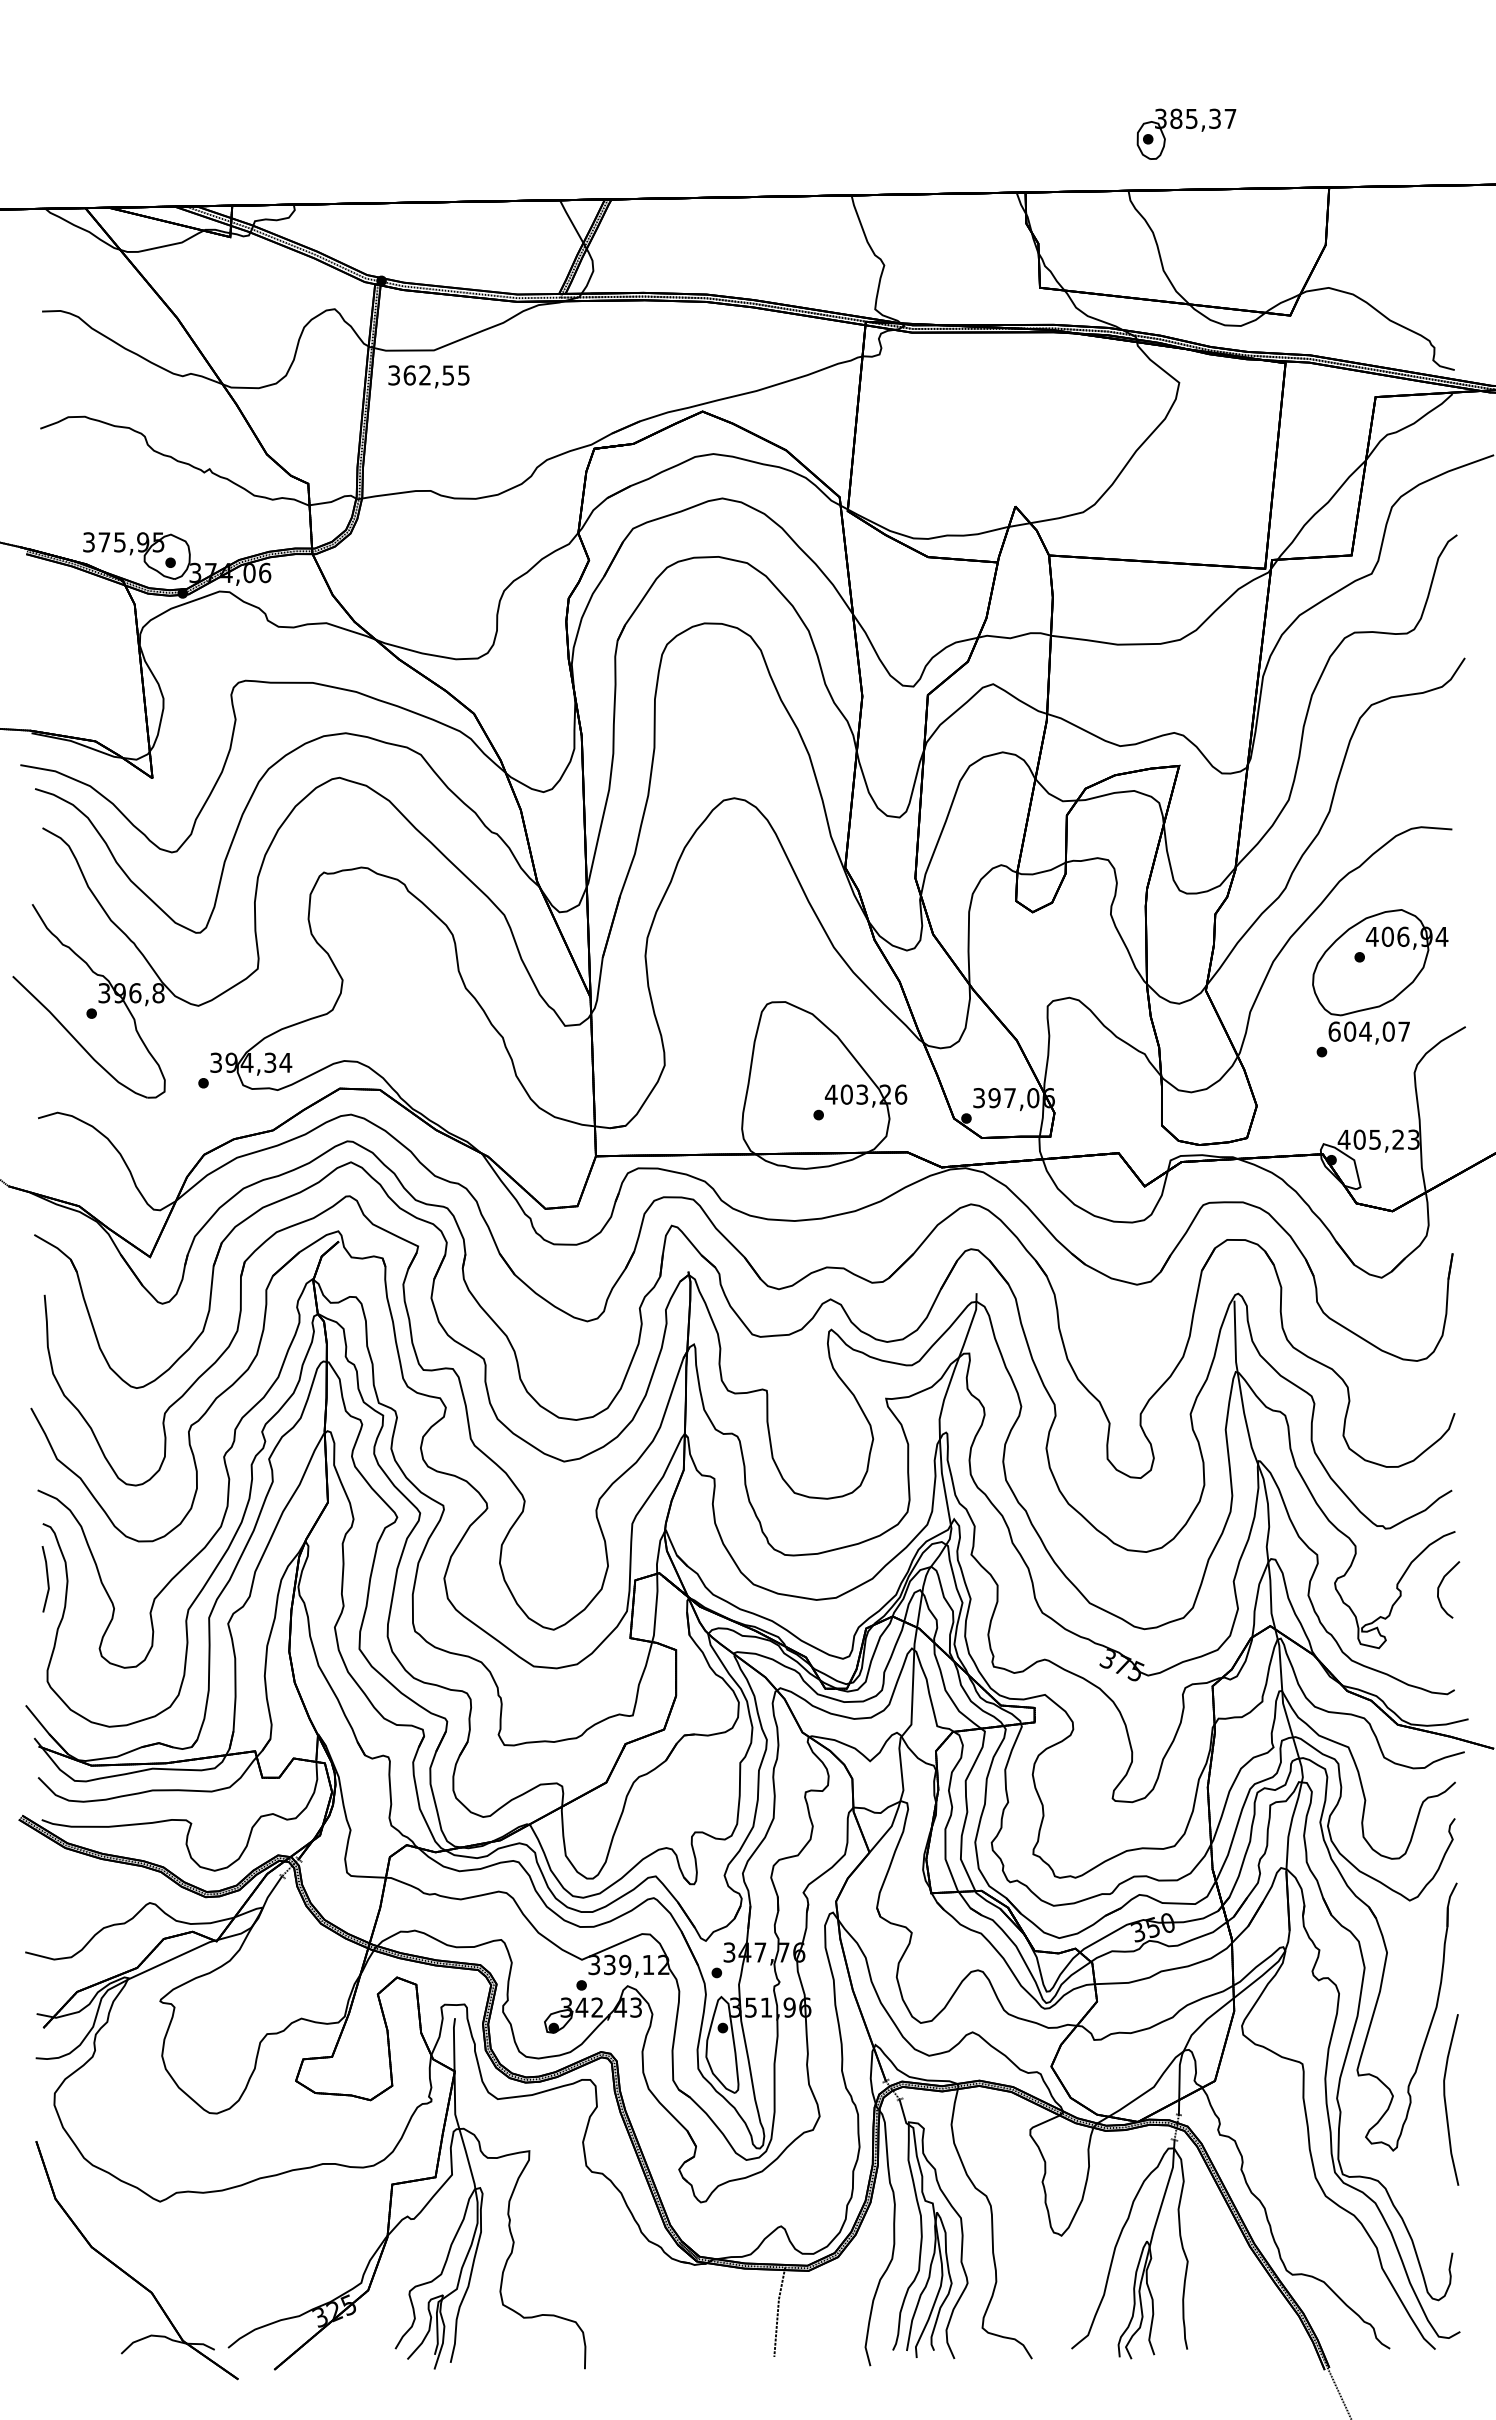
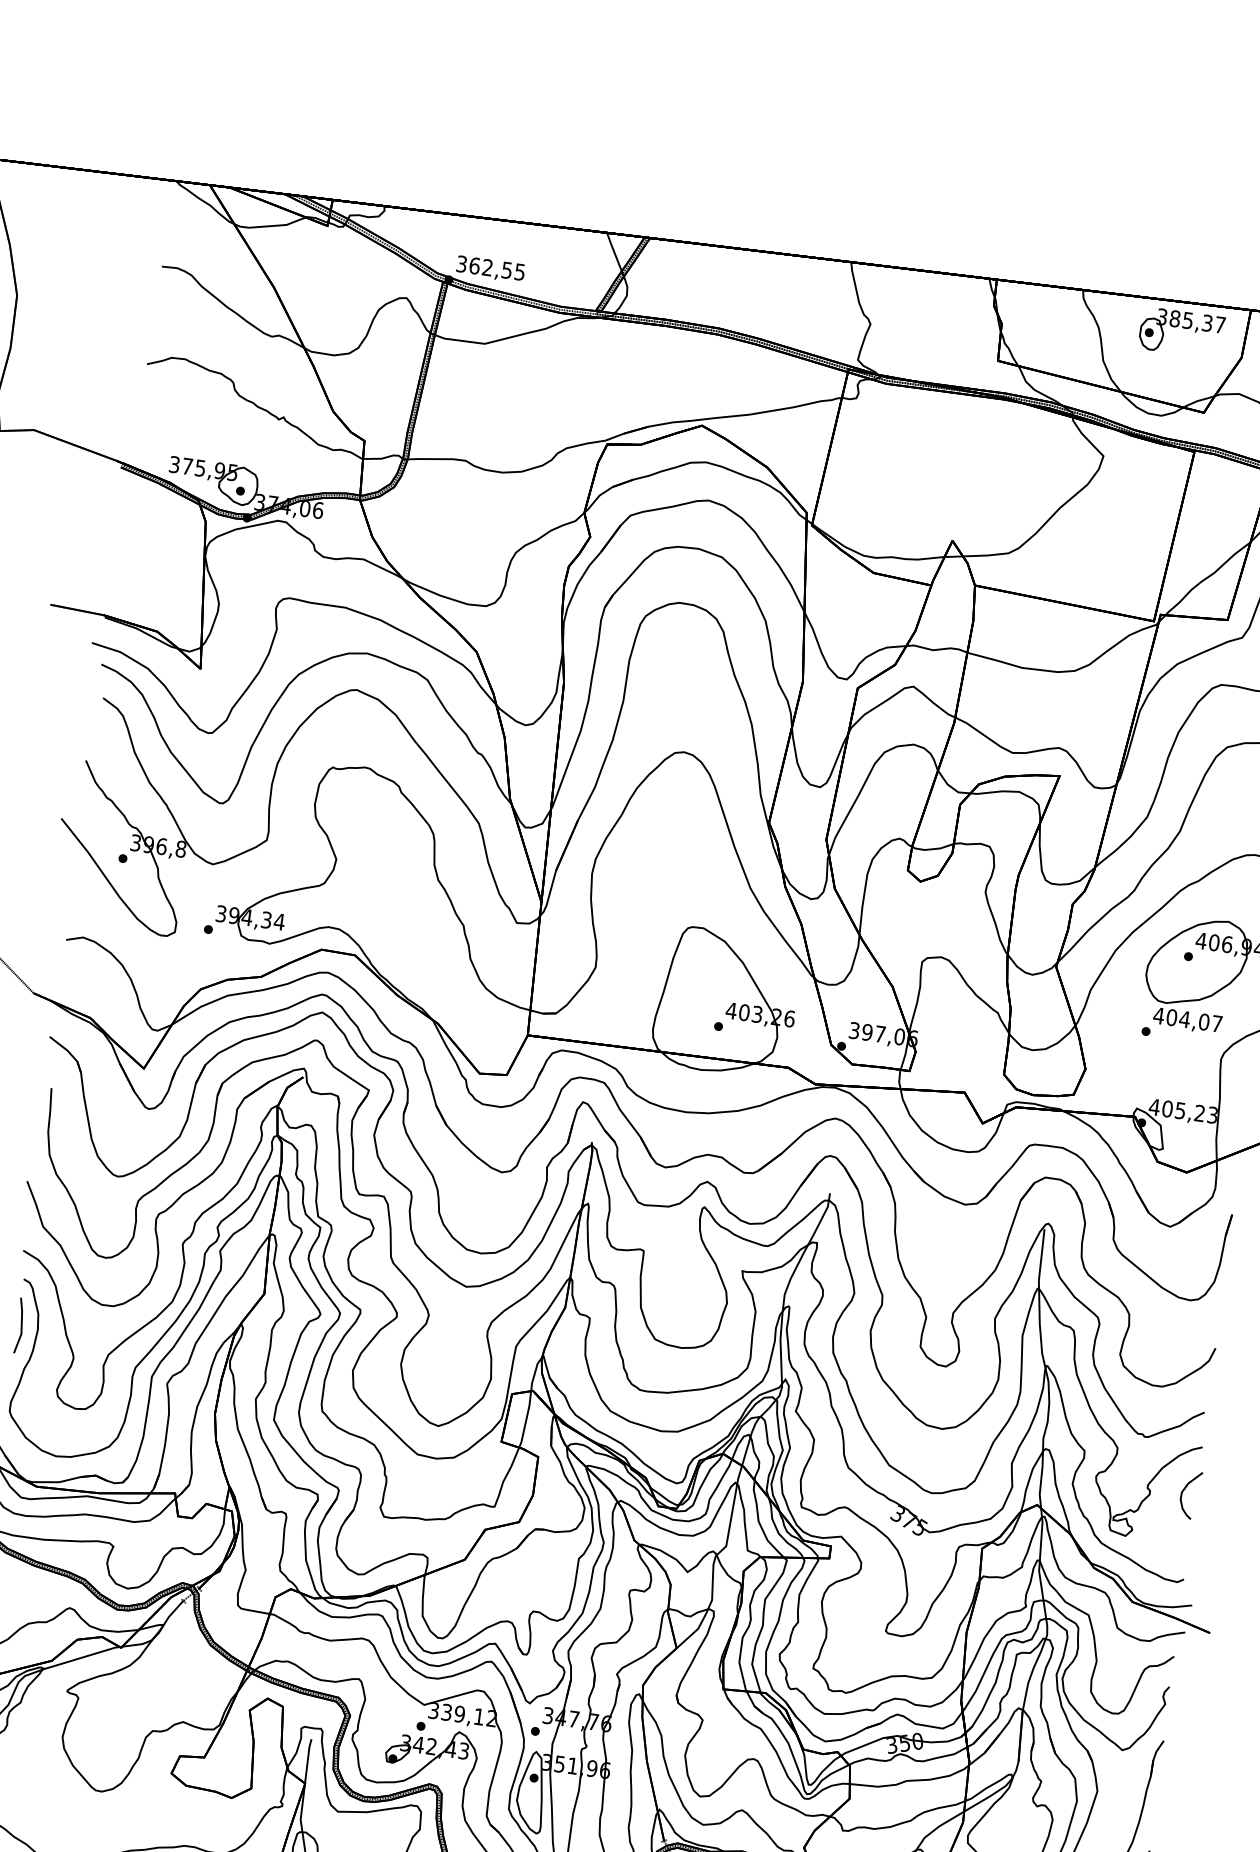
part: (1186, 133) -> (1181, 332), moved
text: (428, 376) -> (490, 268), moved
text: (1334, 1031) -> (1158, 1015), 604,07 -> 404,07

